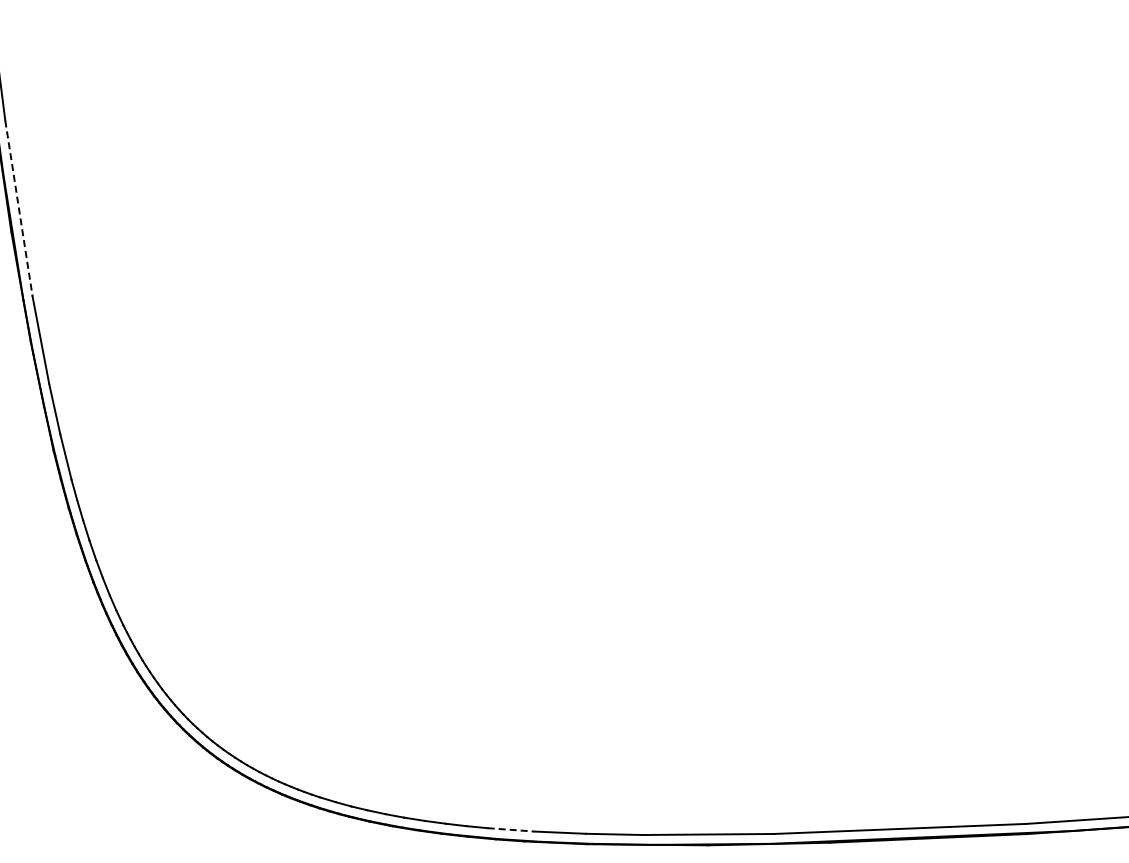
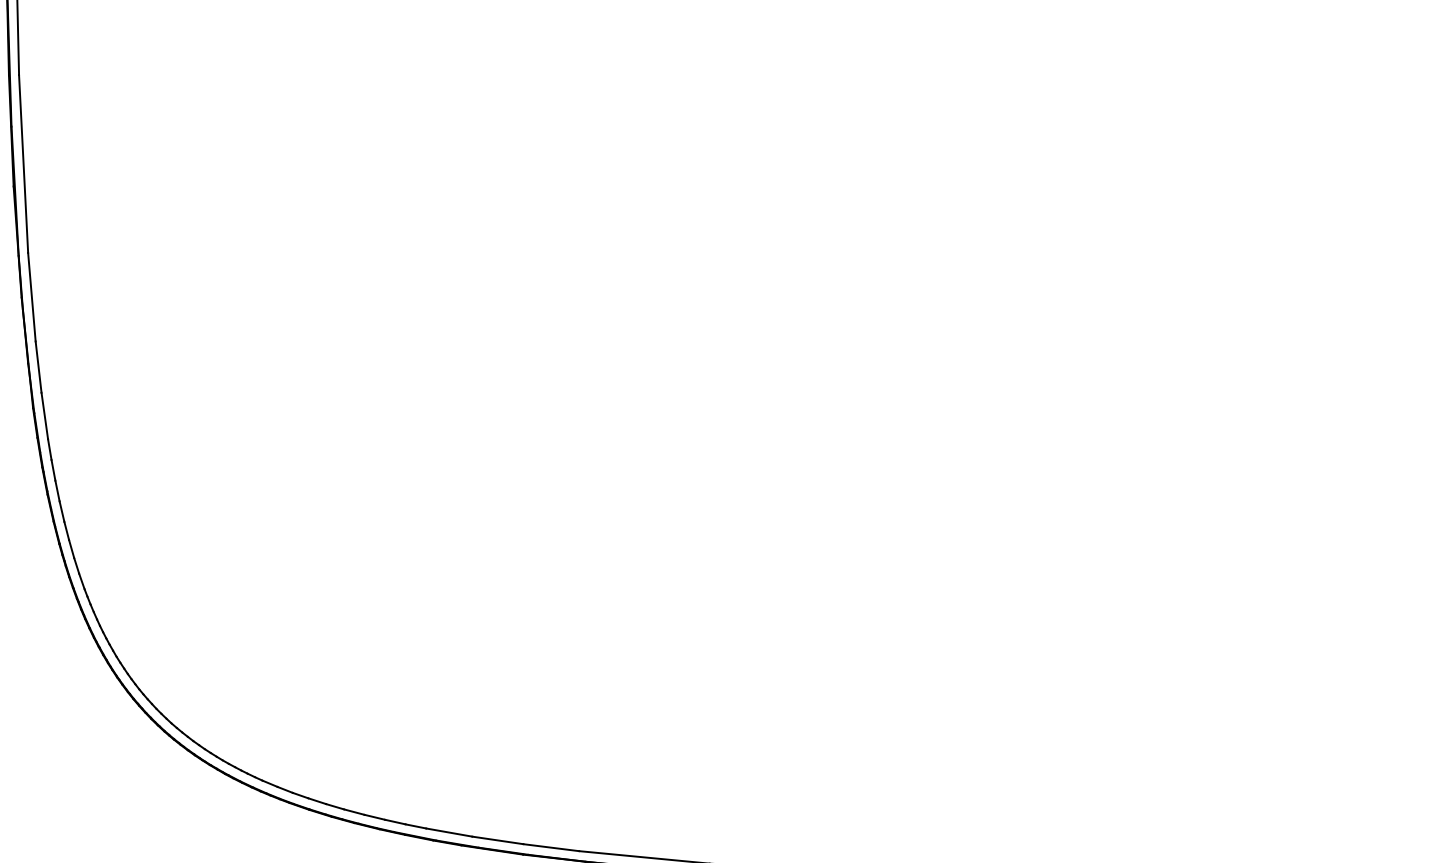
line: (18, 209) -> (23, 164), dashed -> solid
line: (511, 829) -> (449, 832), dashed -> solid

